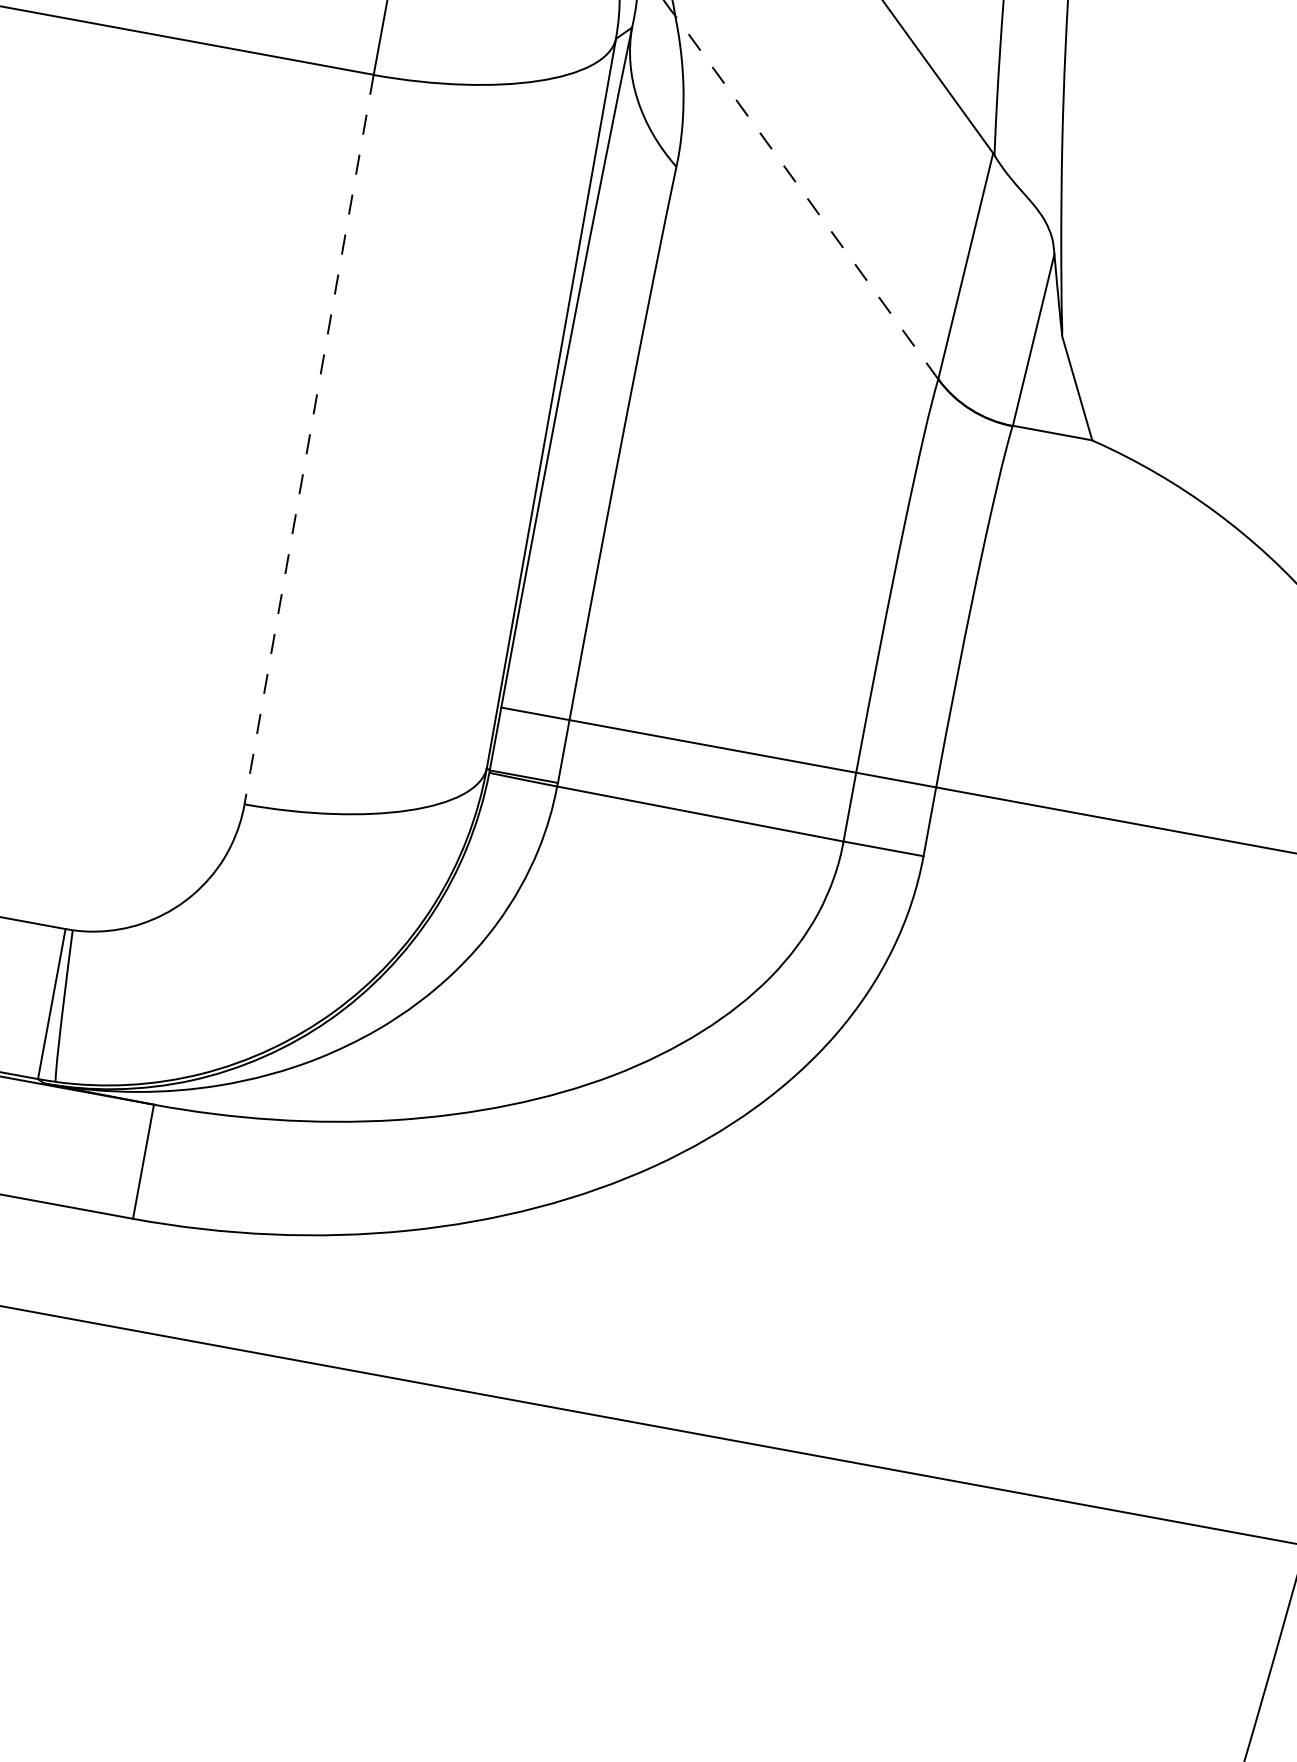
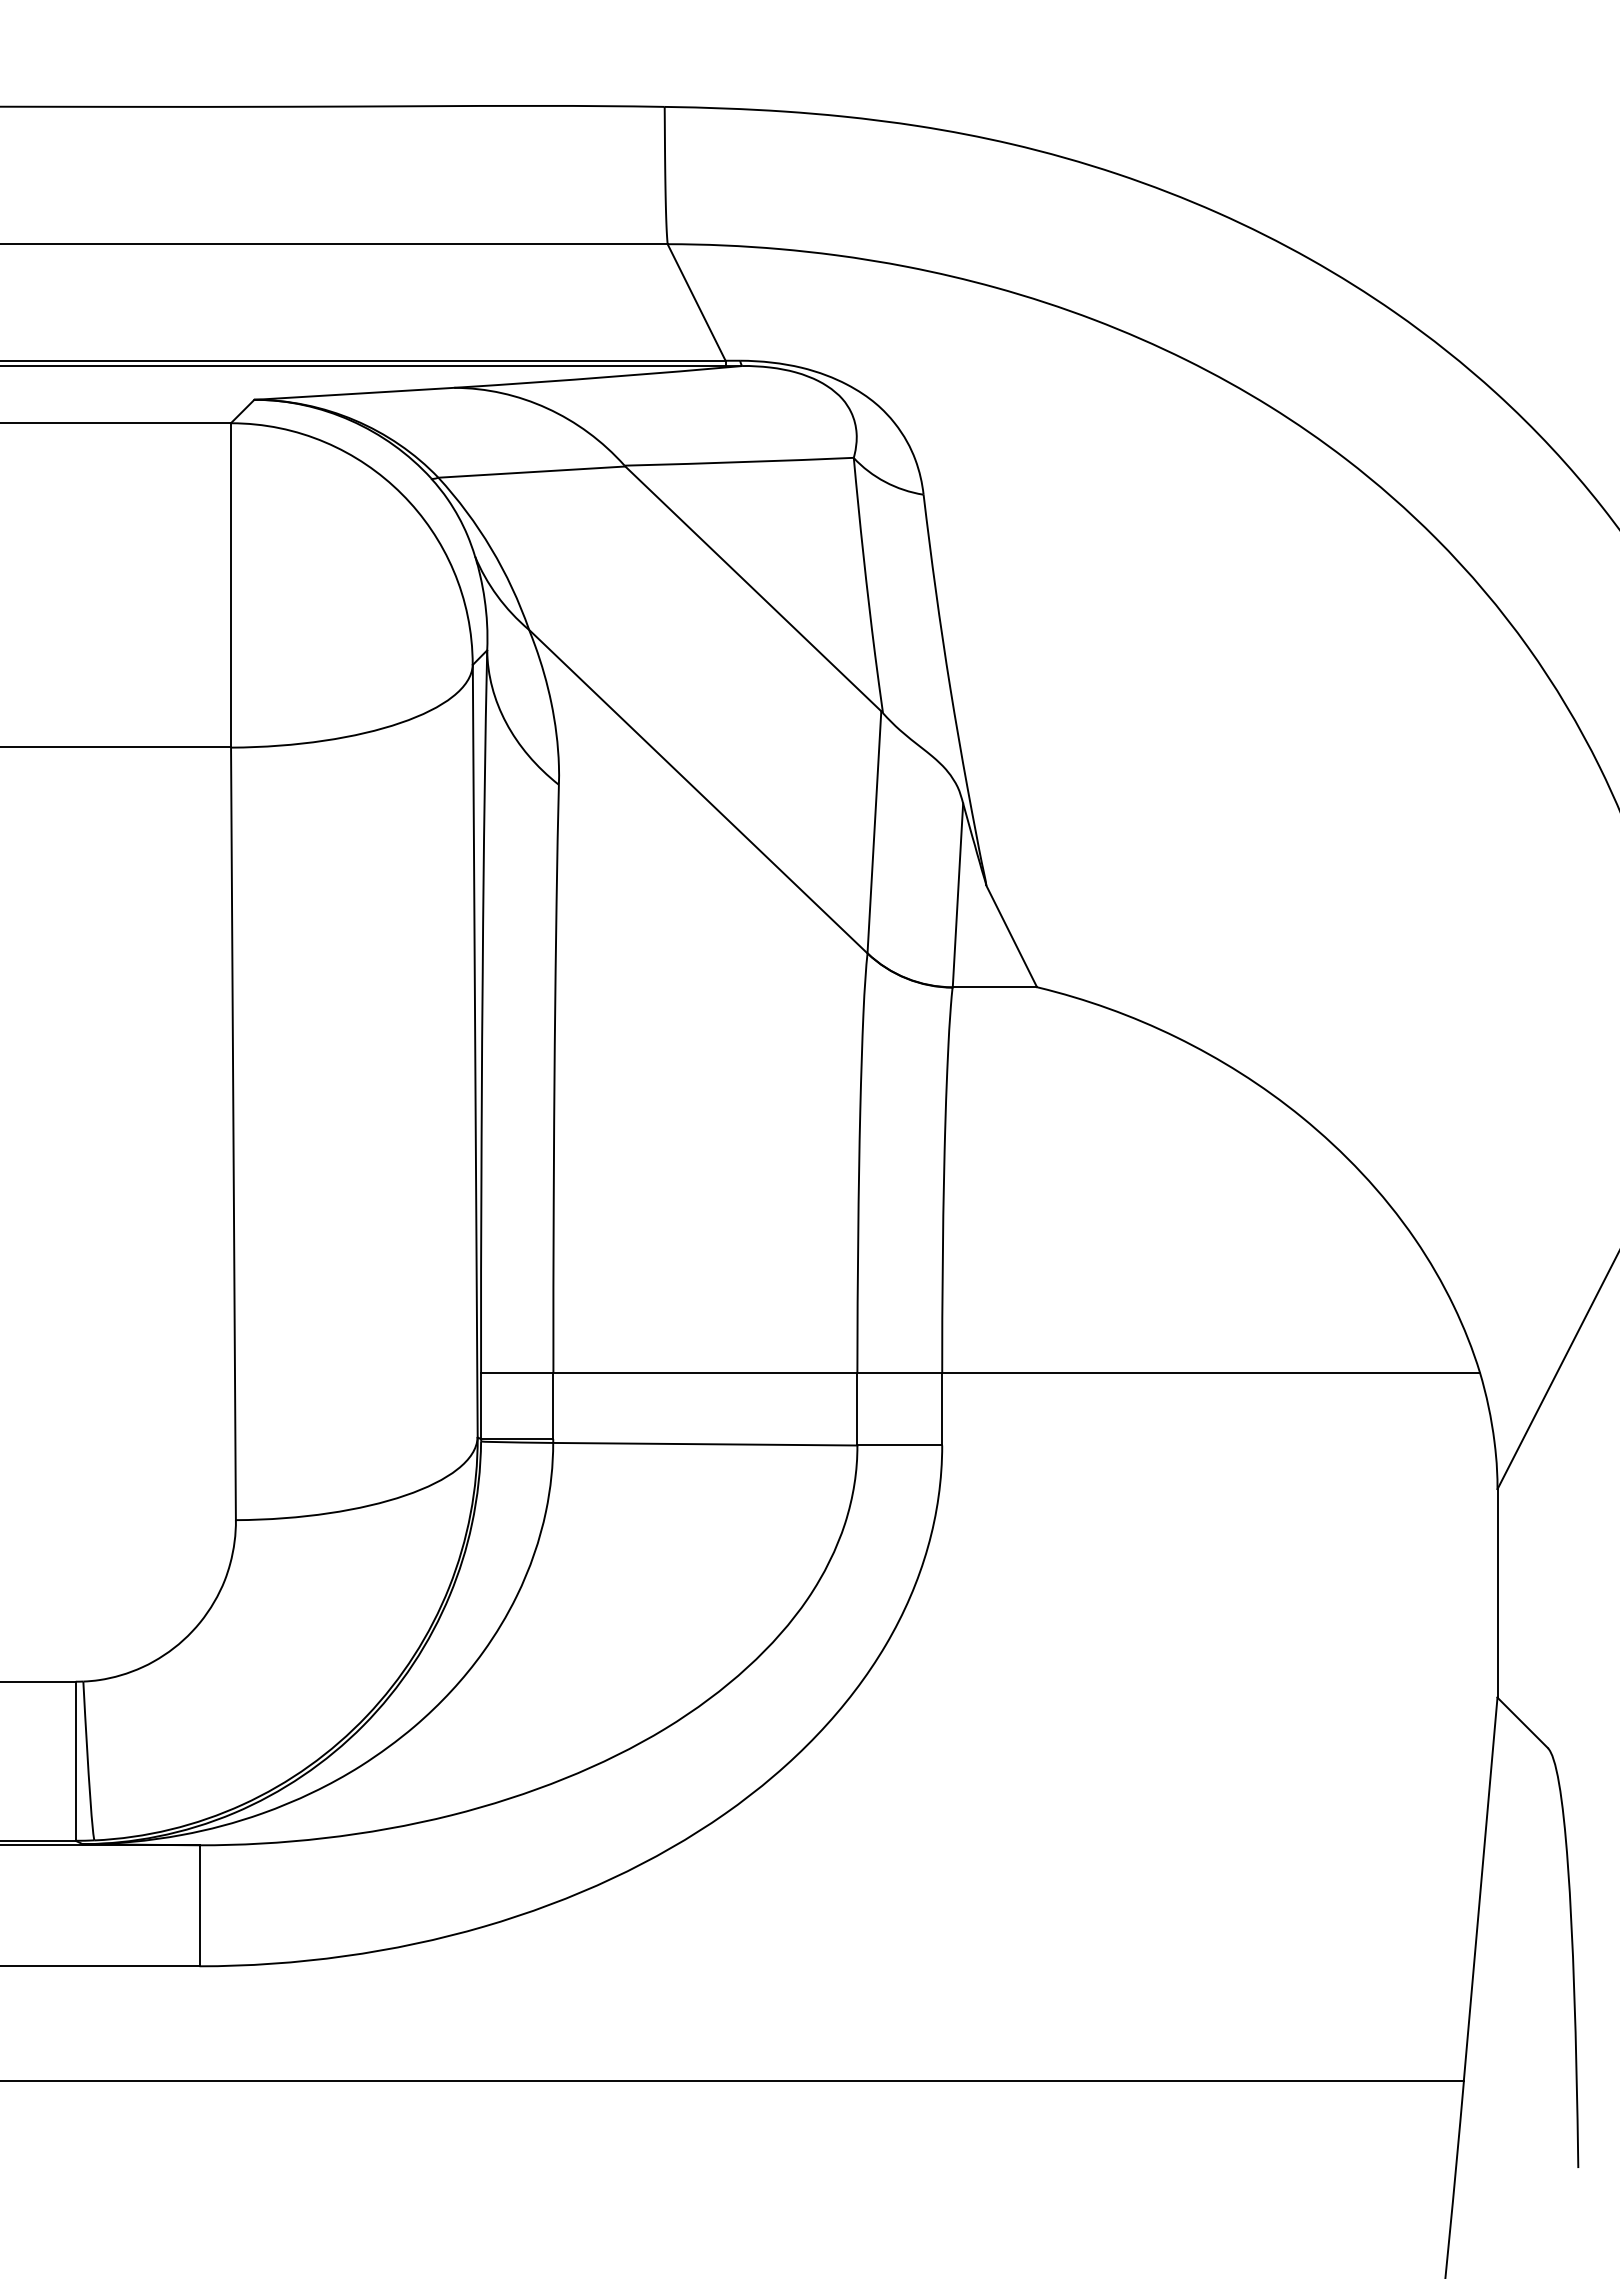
line: (805, 197) -> (697, 791), dashed -> solid
line: (309, 440) -> (233, 1134), dashed -> solid

